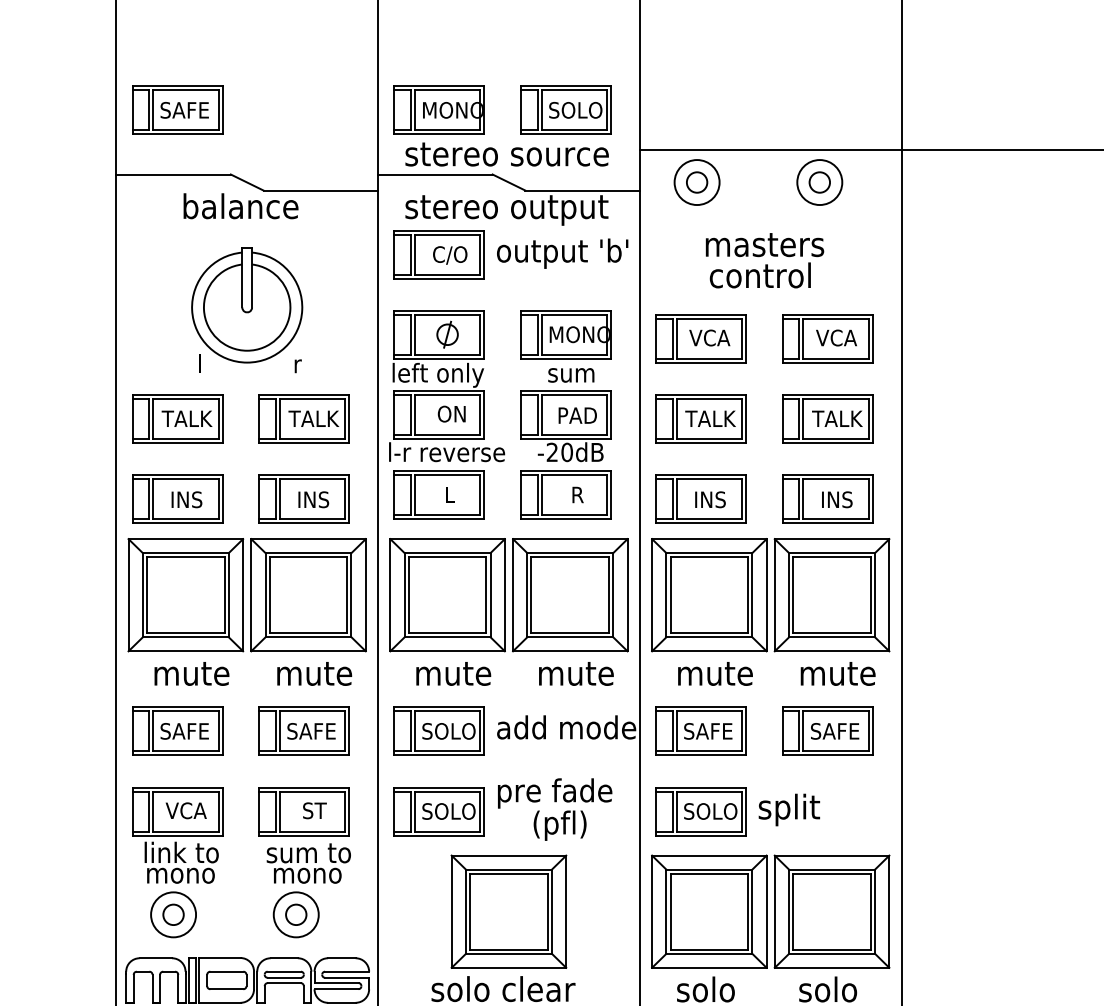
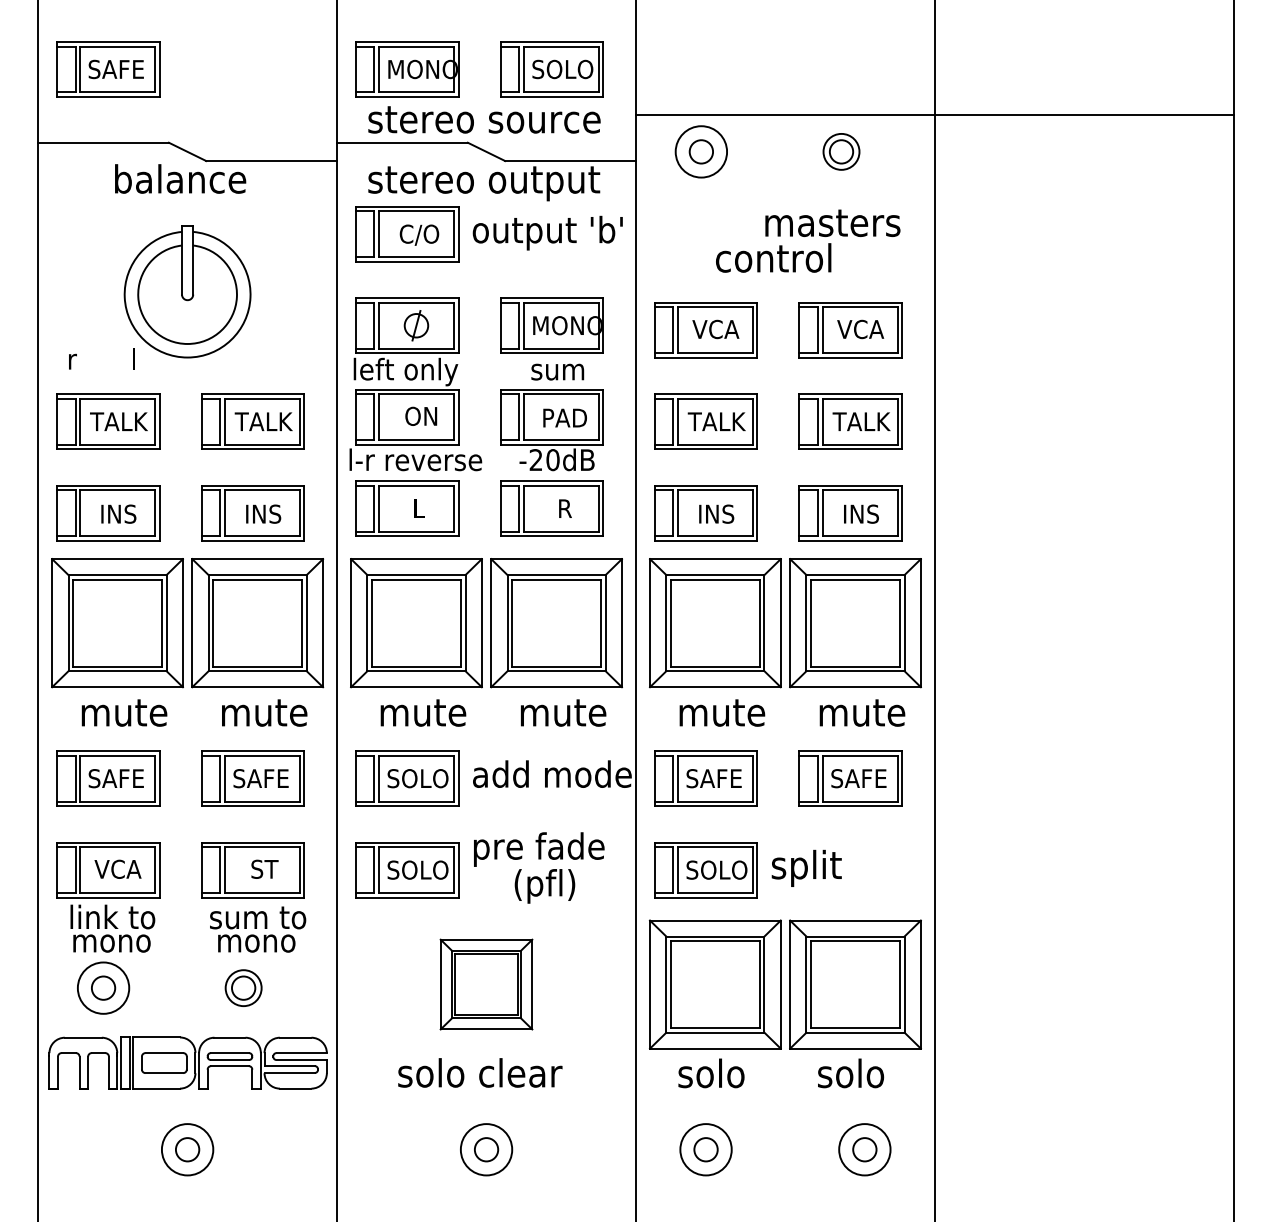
circle: (819, 182) -> (841, 151), size x0.7
text: (764, 244) -> (832, 222), moved
text: (297, 366) -> (72, 361), moved
part: (508, 911) -> (486, 984), size x0.7
circle: (296, 914) -> (243, 987), size x0.7

